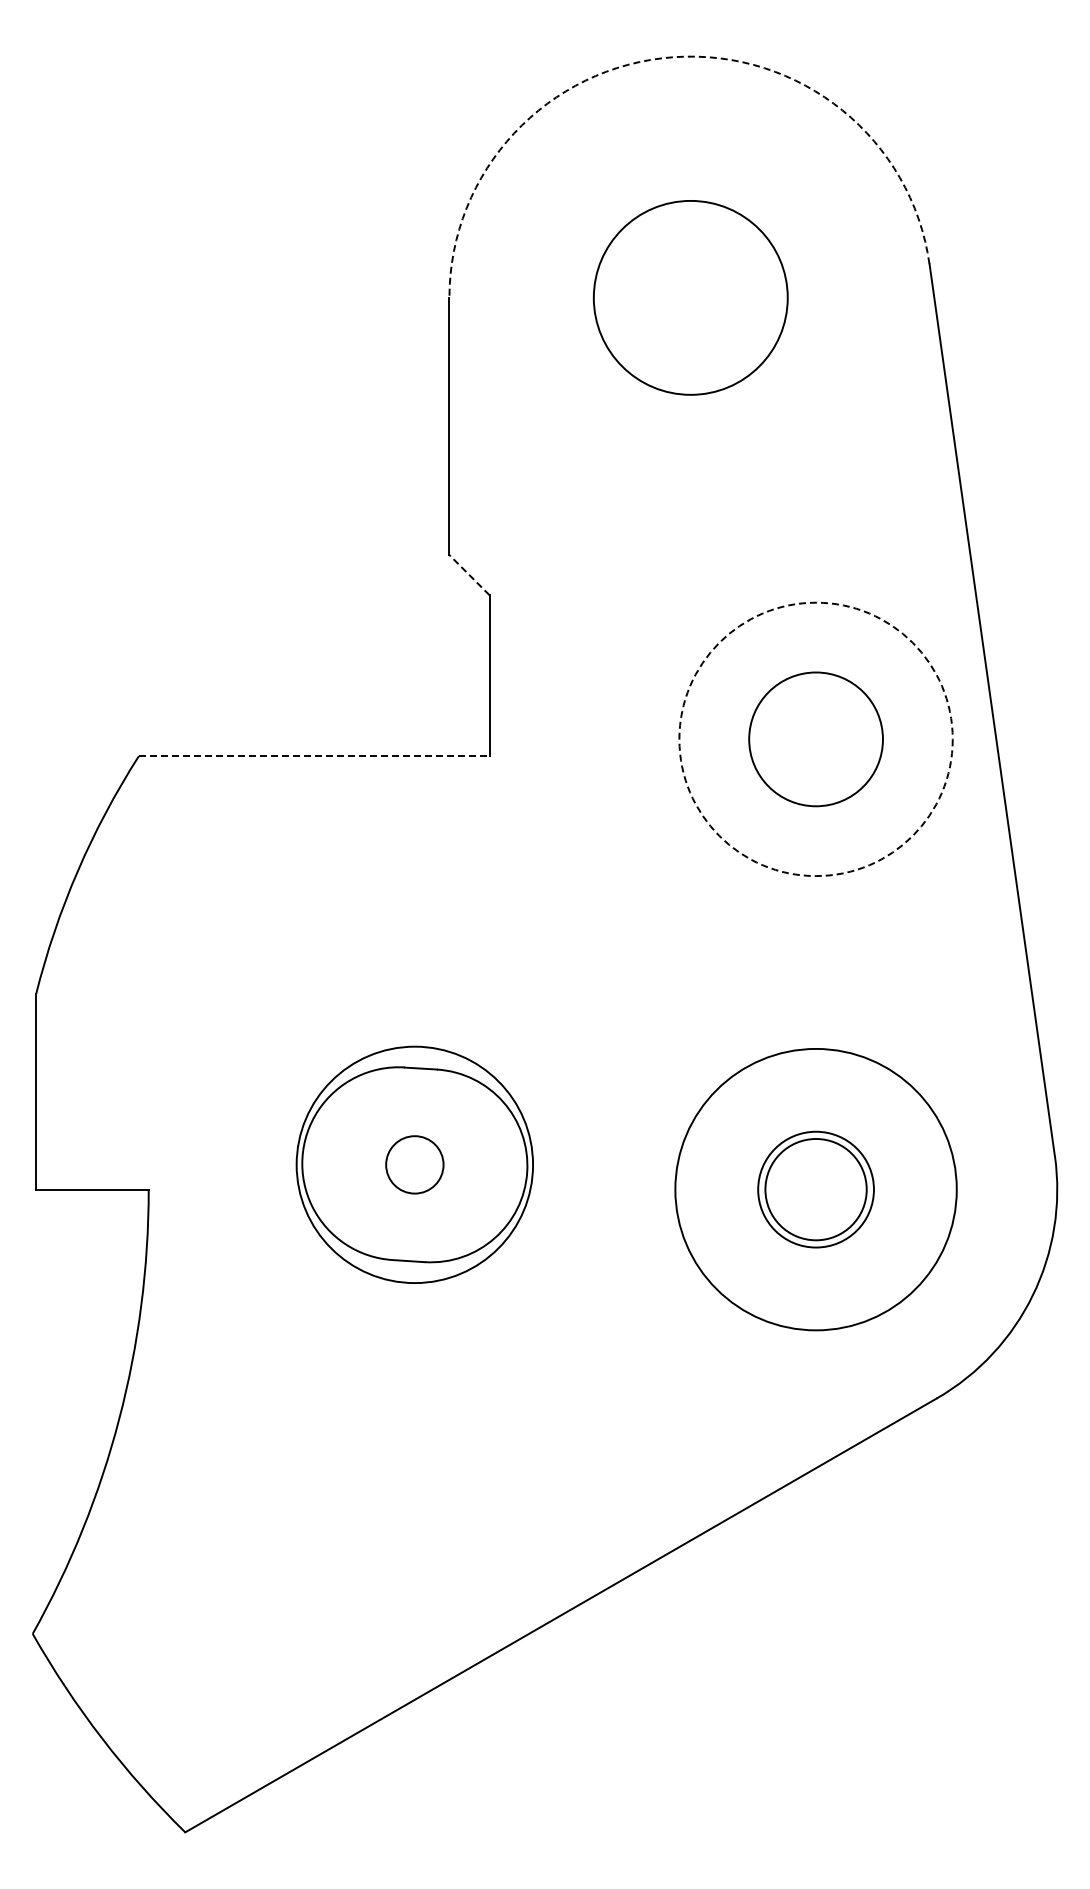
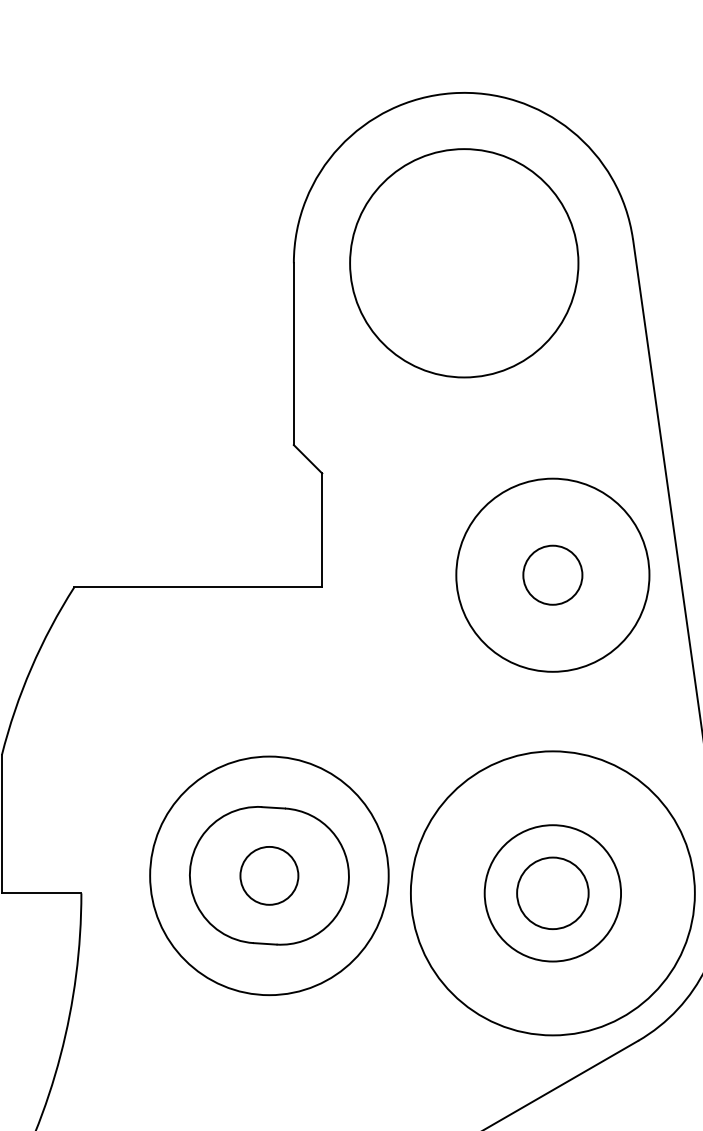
arc: (673, 57) -> (452, 93), dashed -> solid
circle: (690, 297) -> (464, 263), size x1.67
line: (469, 574) -> (308, 458), dashed -> solid
circle: (815, 739) -> (552, 575), dashed -> solid
circle: (815, 739) -> (552, 575), size x0.62
line: (314, 756) -> (198, 587), dashed -> solid
circle: (414, 1164) -> (269, 875), size x1.43
circle: (414, 1164) -> (269, 875), size x1.43
circle: (815, 1189) -> (552, 893), size x1.67
circle: (816, 1189) -> (553, 893), size x1.43

